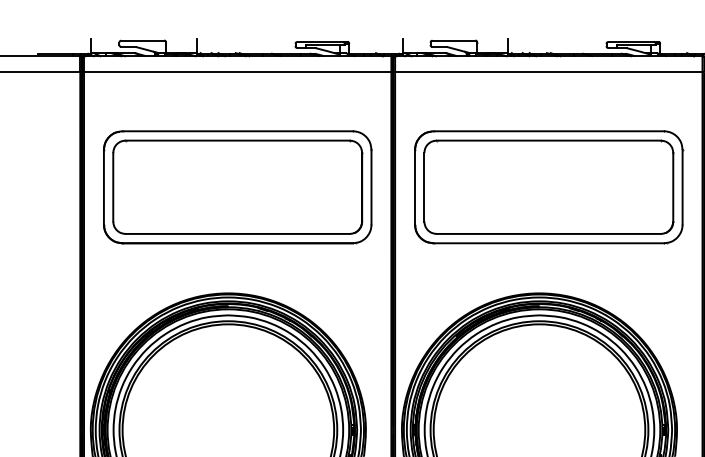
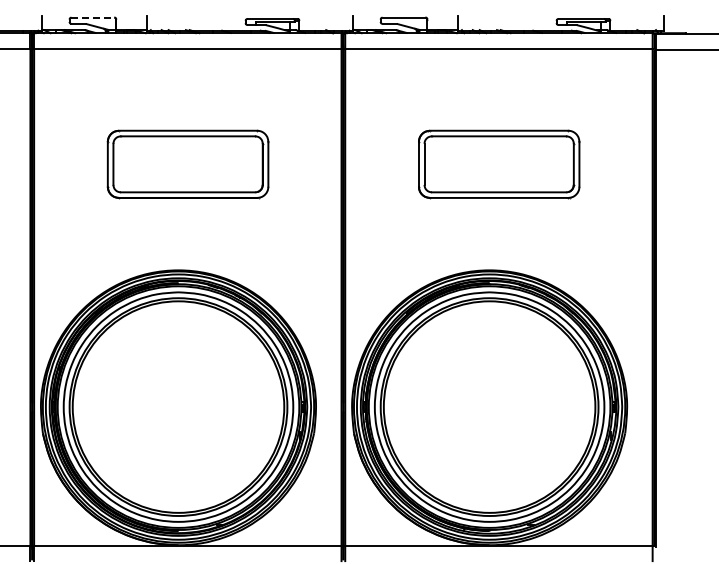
line: (143, 40) -> (93, 17), solid -> dashed
part: (238, 187) -> (188, 164), size x0.6
part: (549, 187) -> (499, 164), size x0.6

